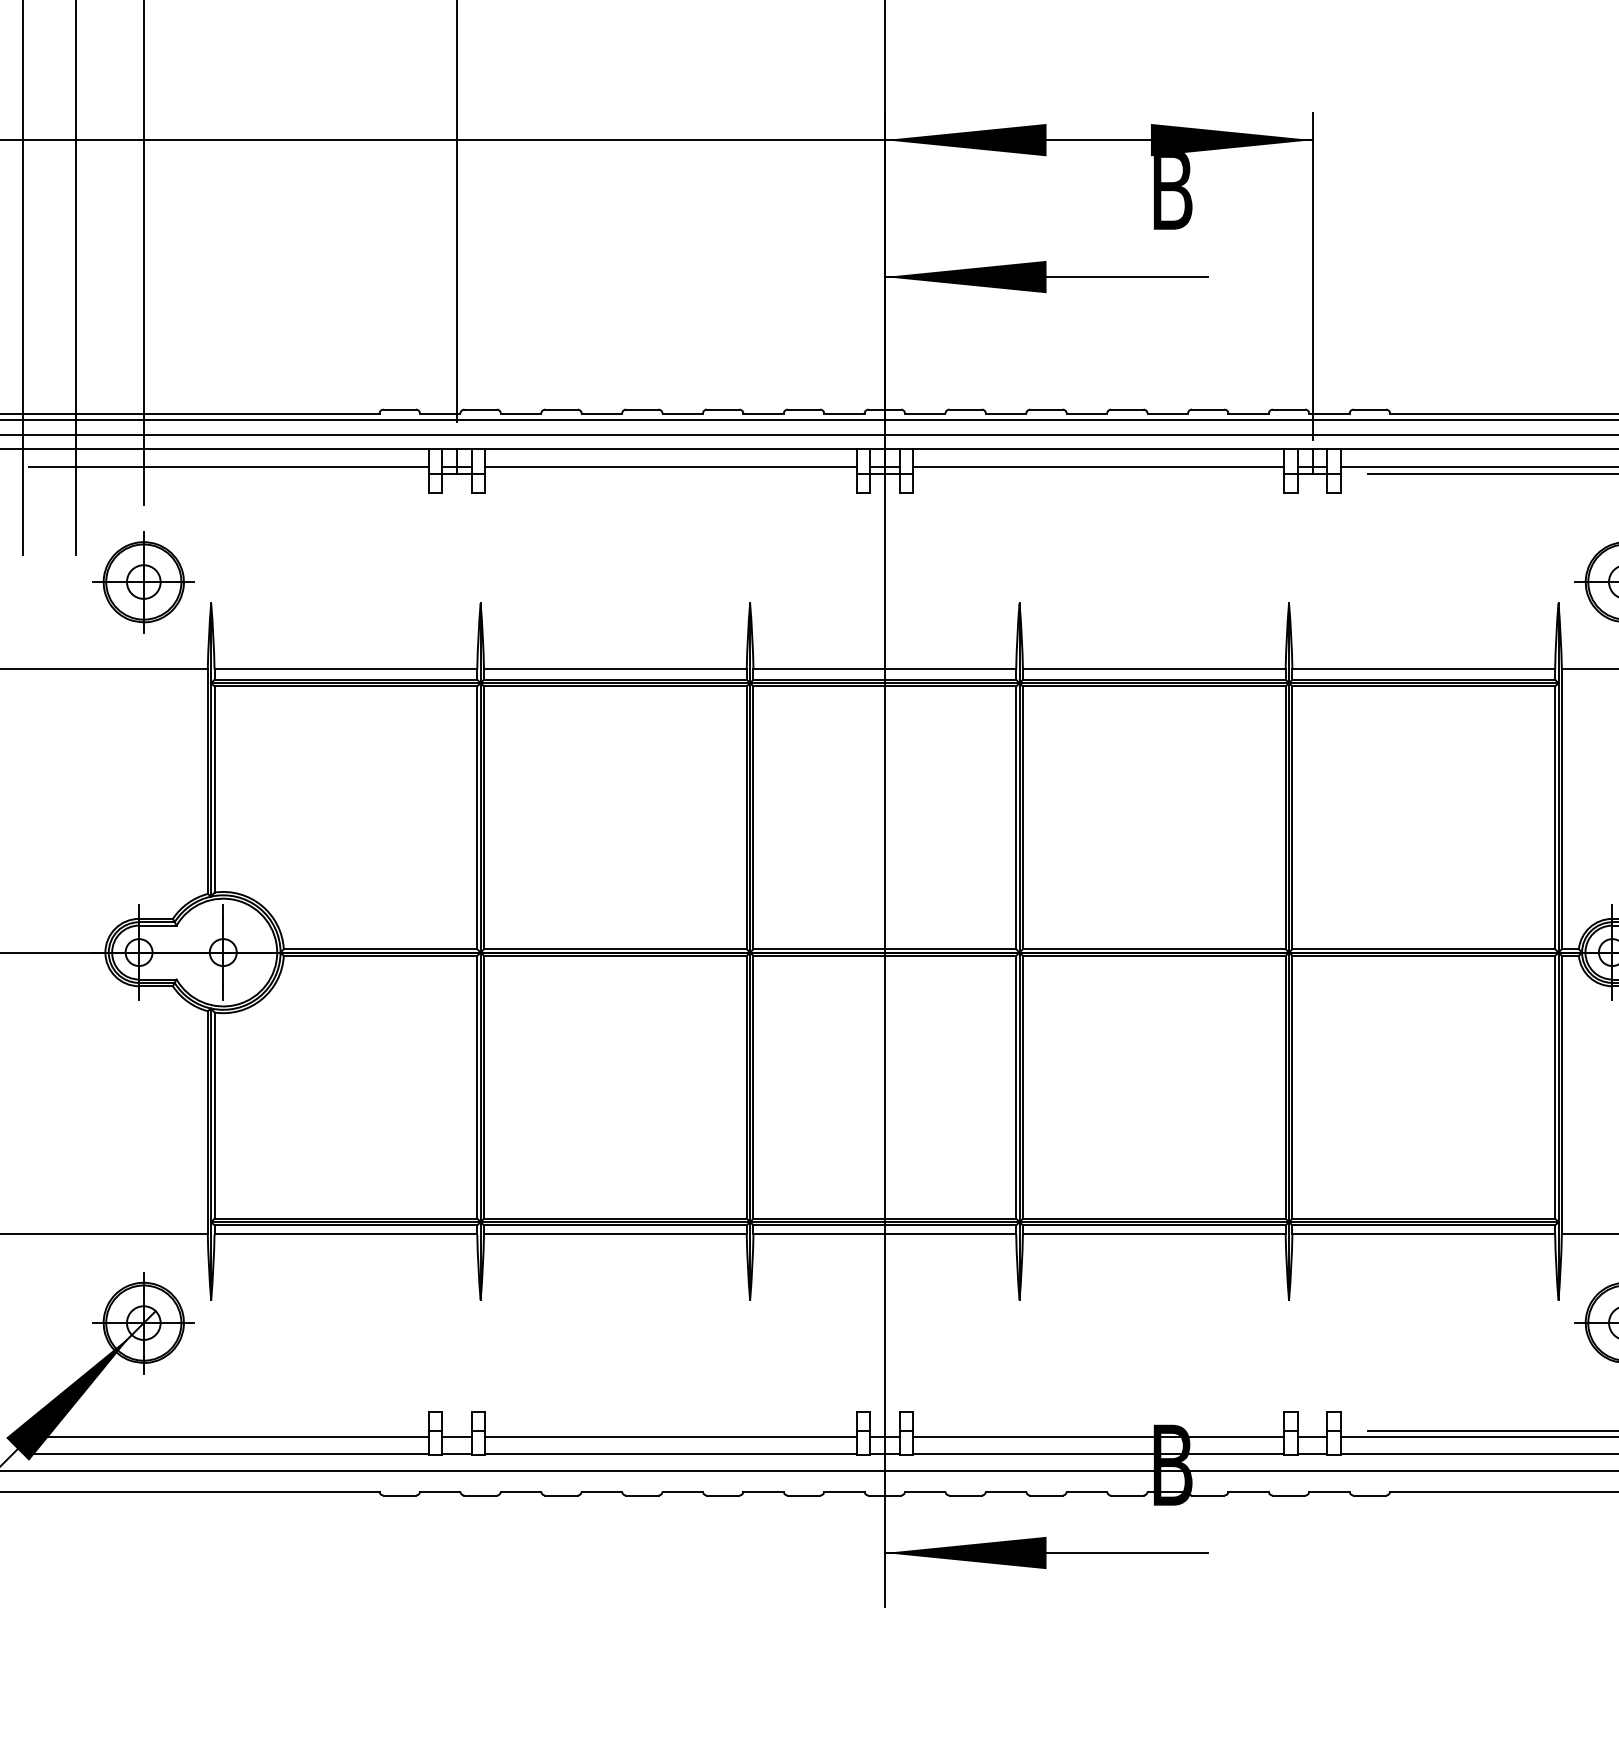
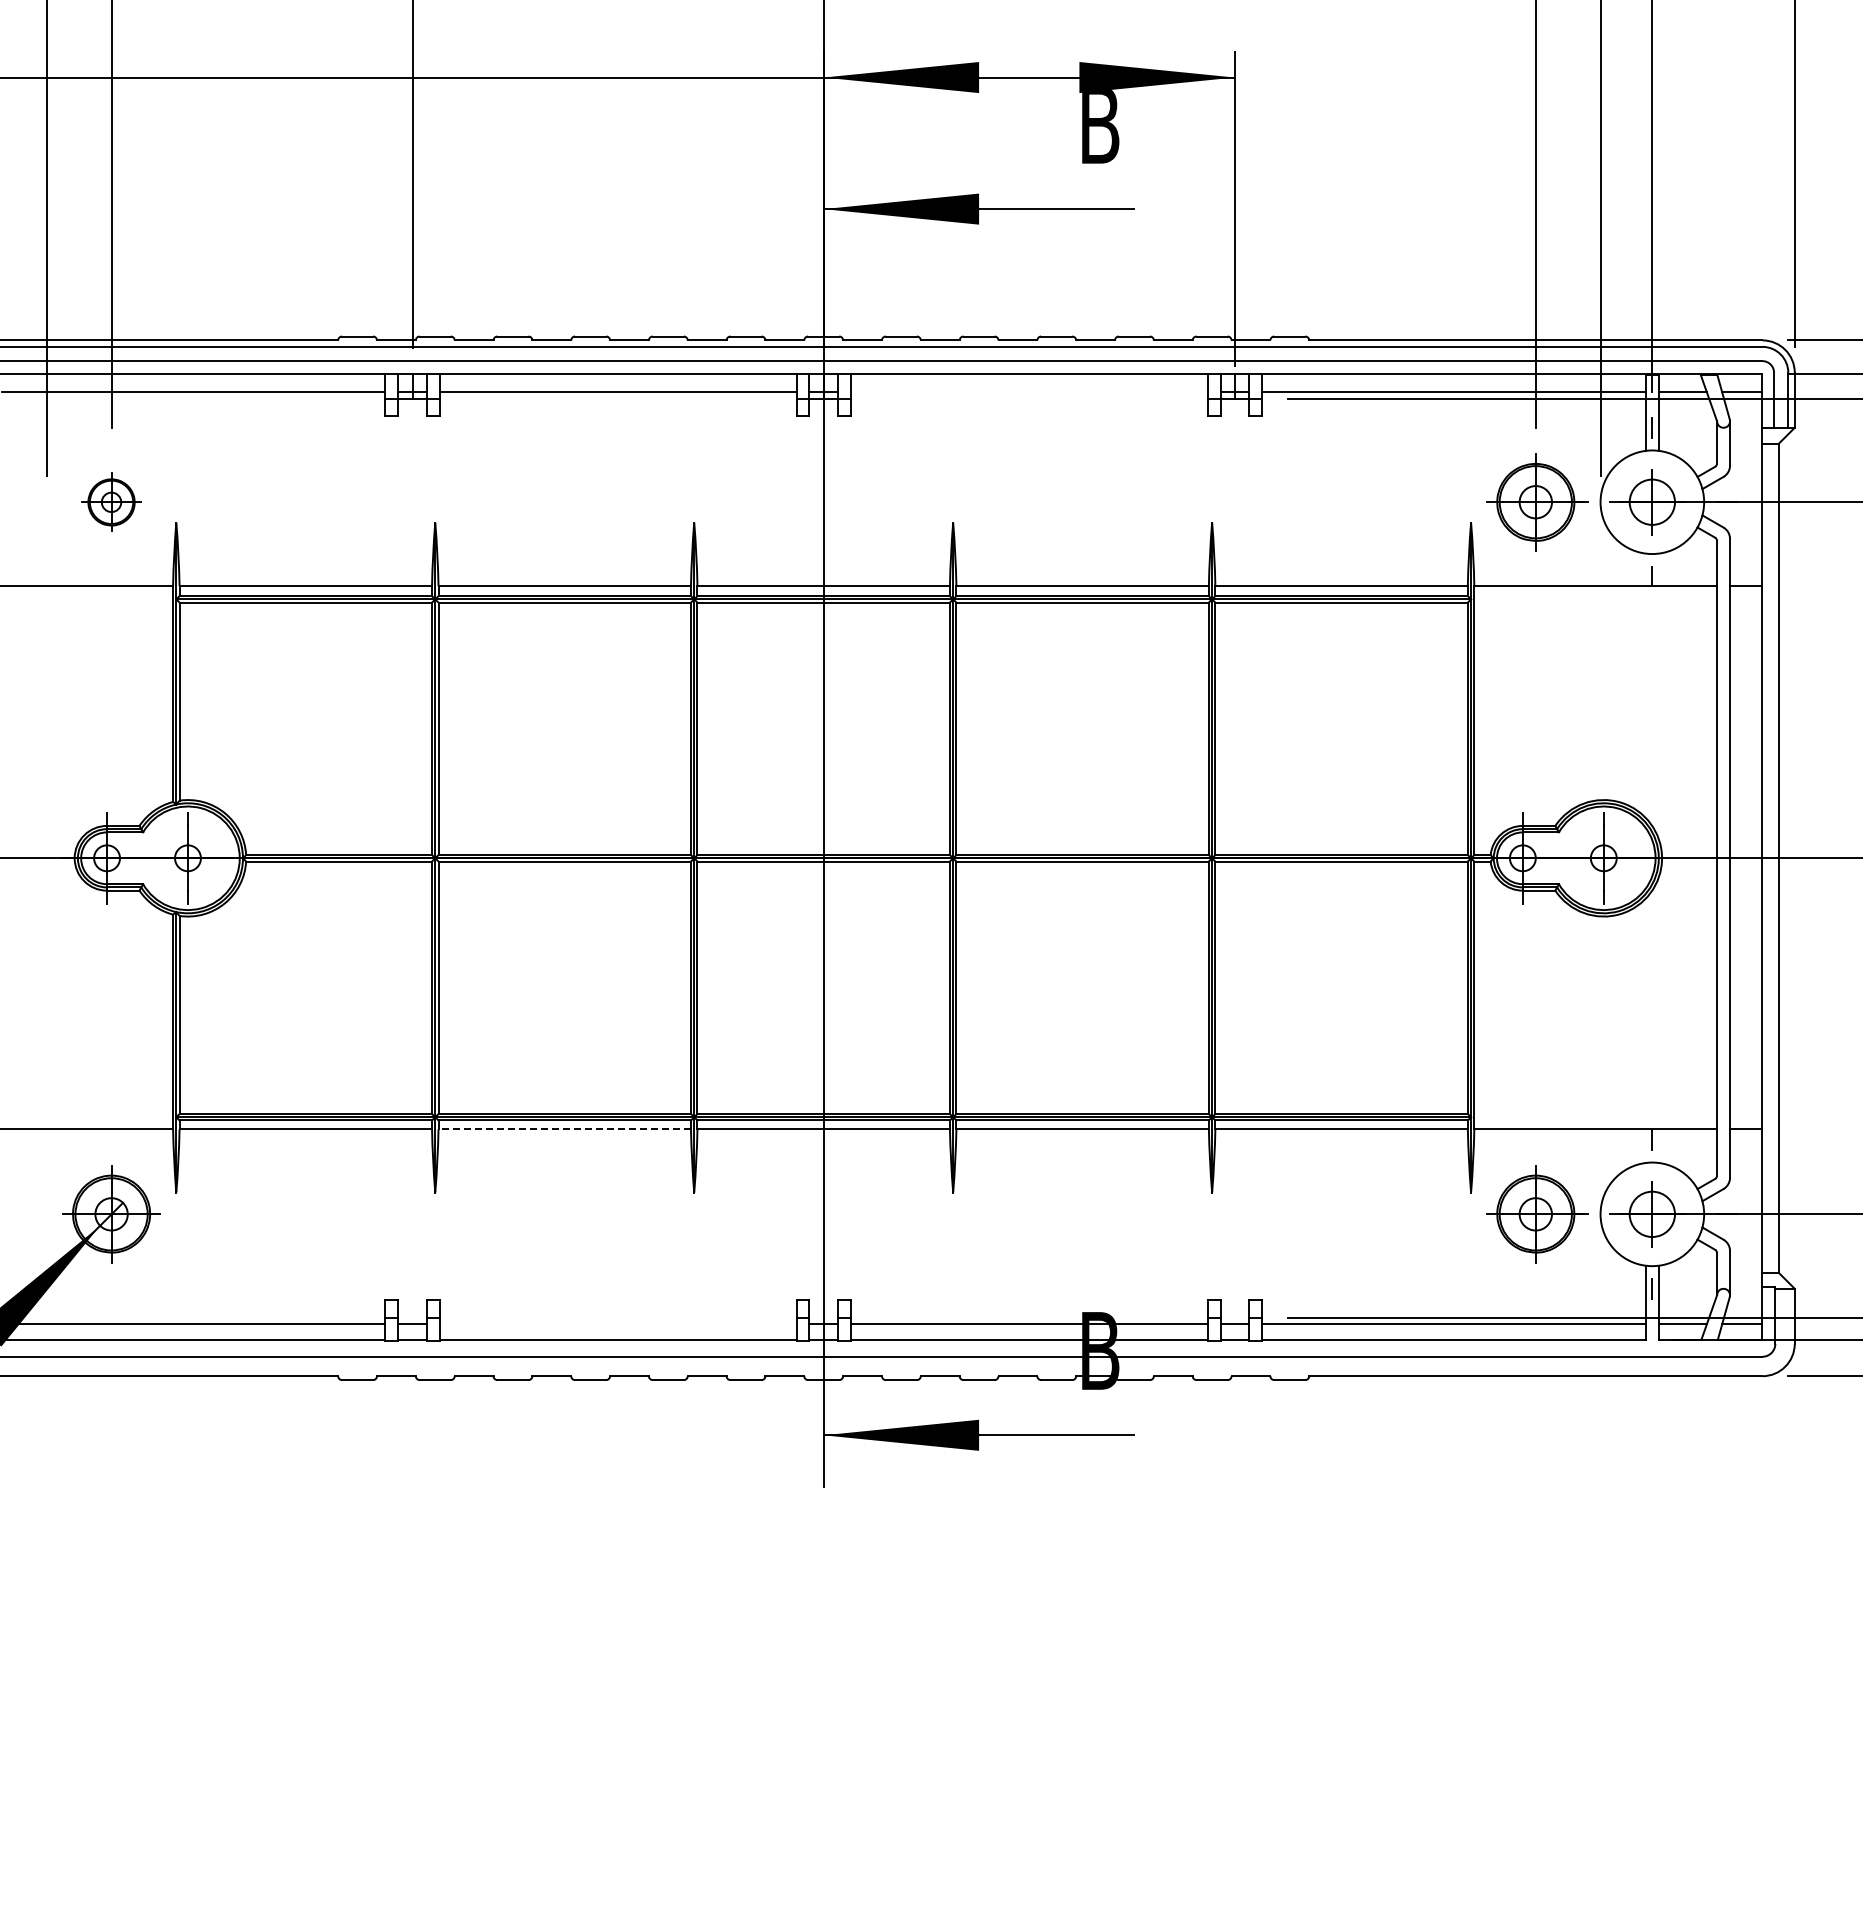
line: (1097, 466) -> (1028, 391), removed
part: (143, 582) -> (111, 502), size x0.6
line: (615, 1234) -> (564, 1129), solid -> dashed
line: (670, 1436) -> (617, 1323), removed

